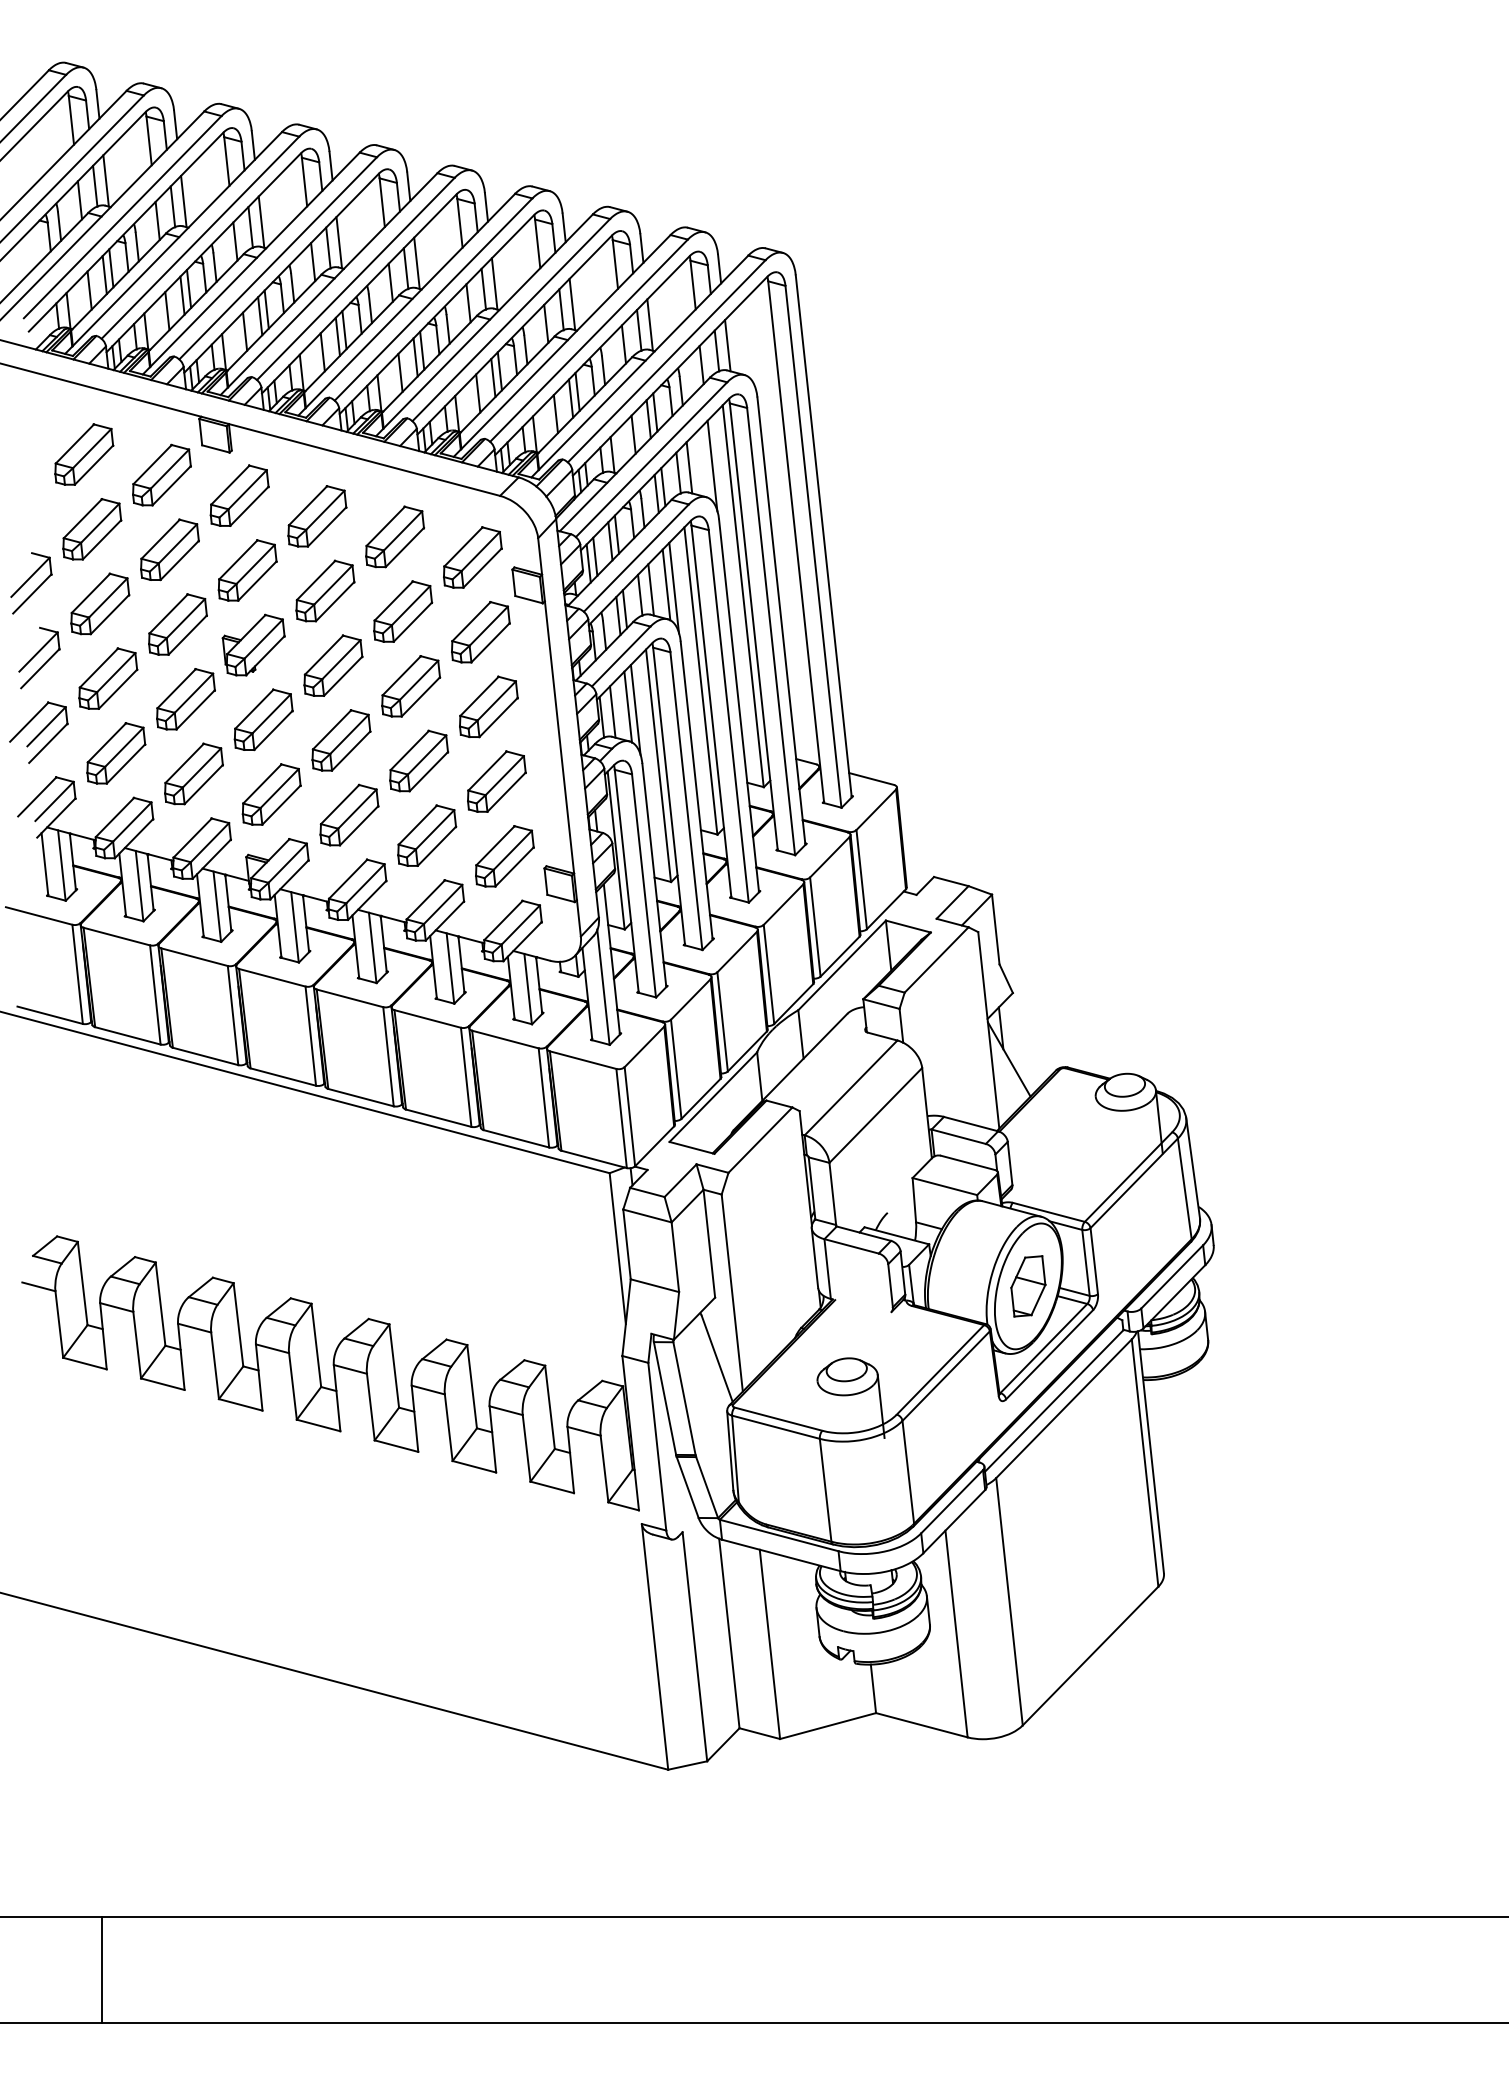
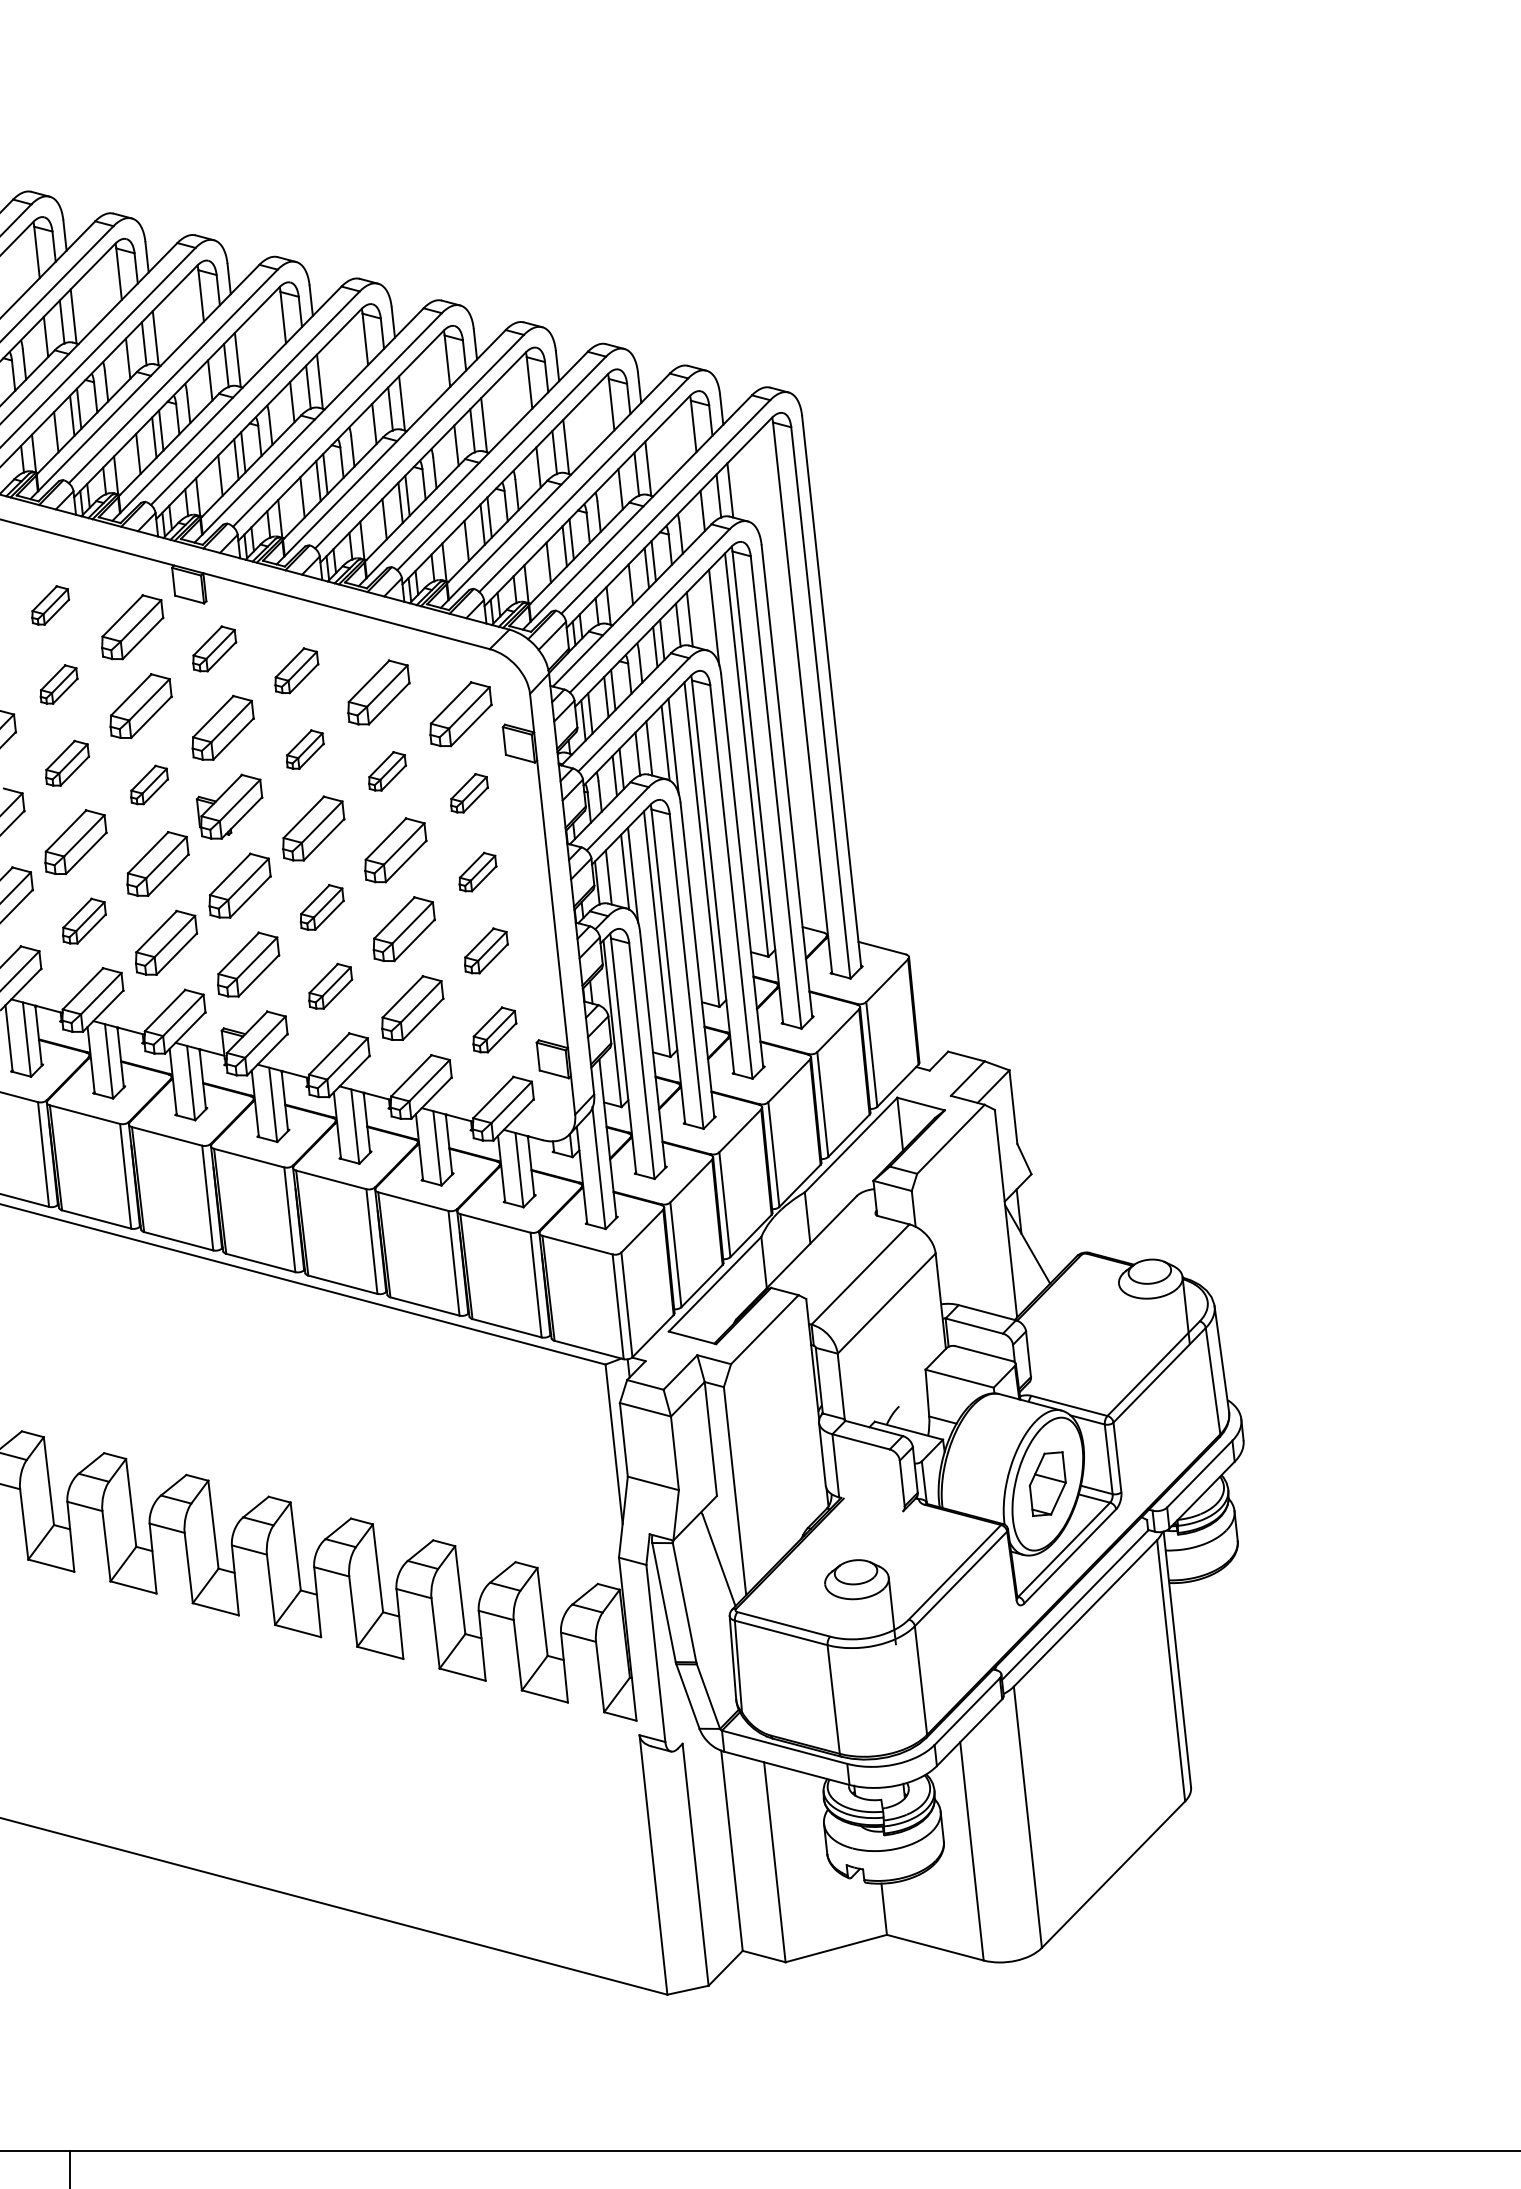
part: (84, 454) -> (50, 605), size x0.6
part: (239, 495) -> (214, 648), size x0.7
part: (317, 516) -> (296, 670), size x0.7
part: (92, 529) -> (59, 684), size x0.6
part: (325, 590) -> (305, 749), size x0.6
part: (100, 603) -> (67, 762), size x0.7
part: (403, 611) -> (387, 771), size x0.6
part: (177, 624) -> (149, 784), size x0.6
part: (480, 632) -> (469, 793), size x0.6
part: (488, 706) -> (477, 871), size x0.6
part: (341, 740) -> (322, 907), size x0.7
part: (116, 753) -> (84, 921), size x0.7
part: (496, 781) -> (486, 950), size x0.7
part: (349, 814) -> (330, 985), size x0.7
part: (504, 856) -> (494, 1030), size x0.7

